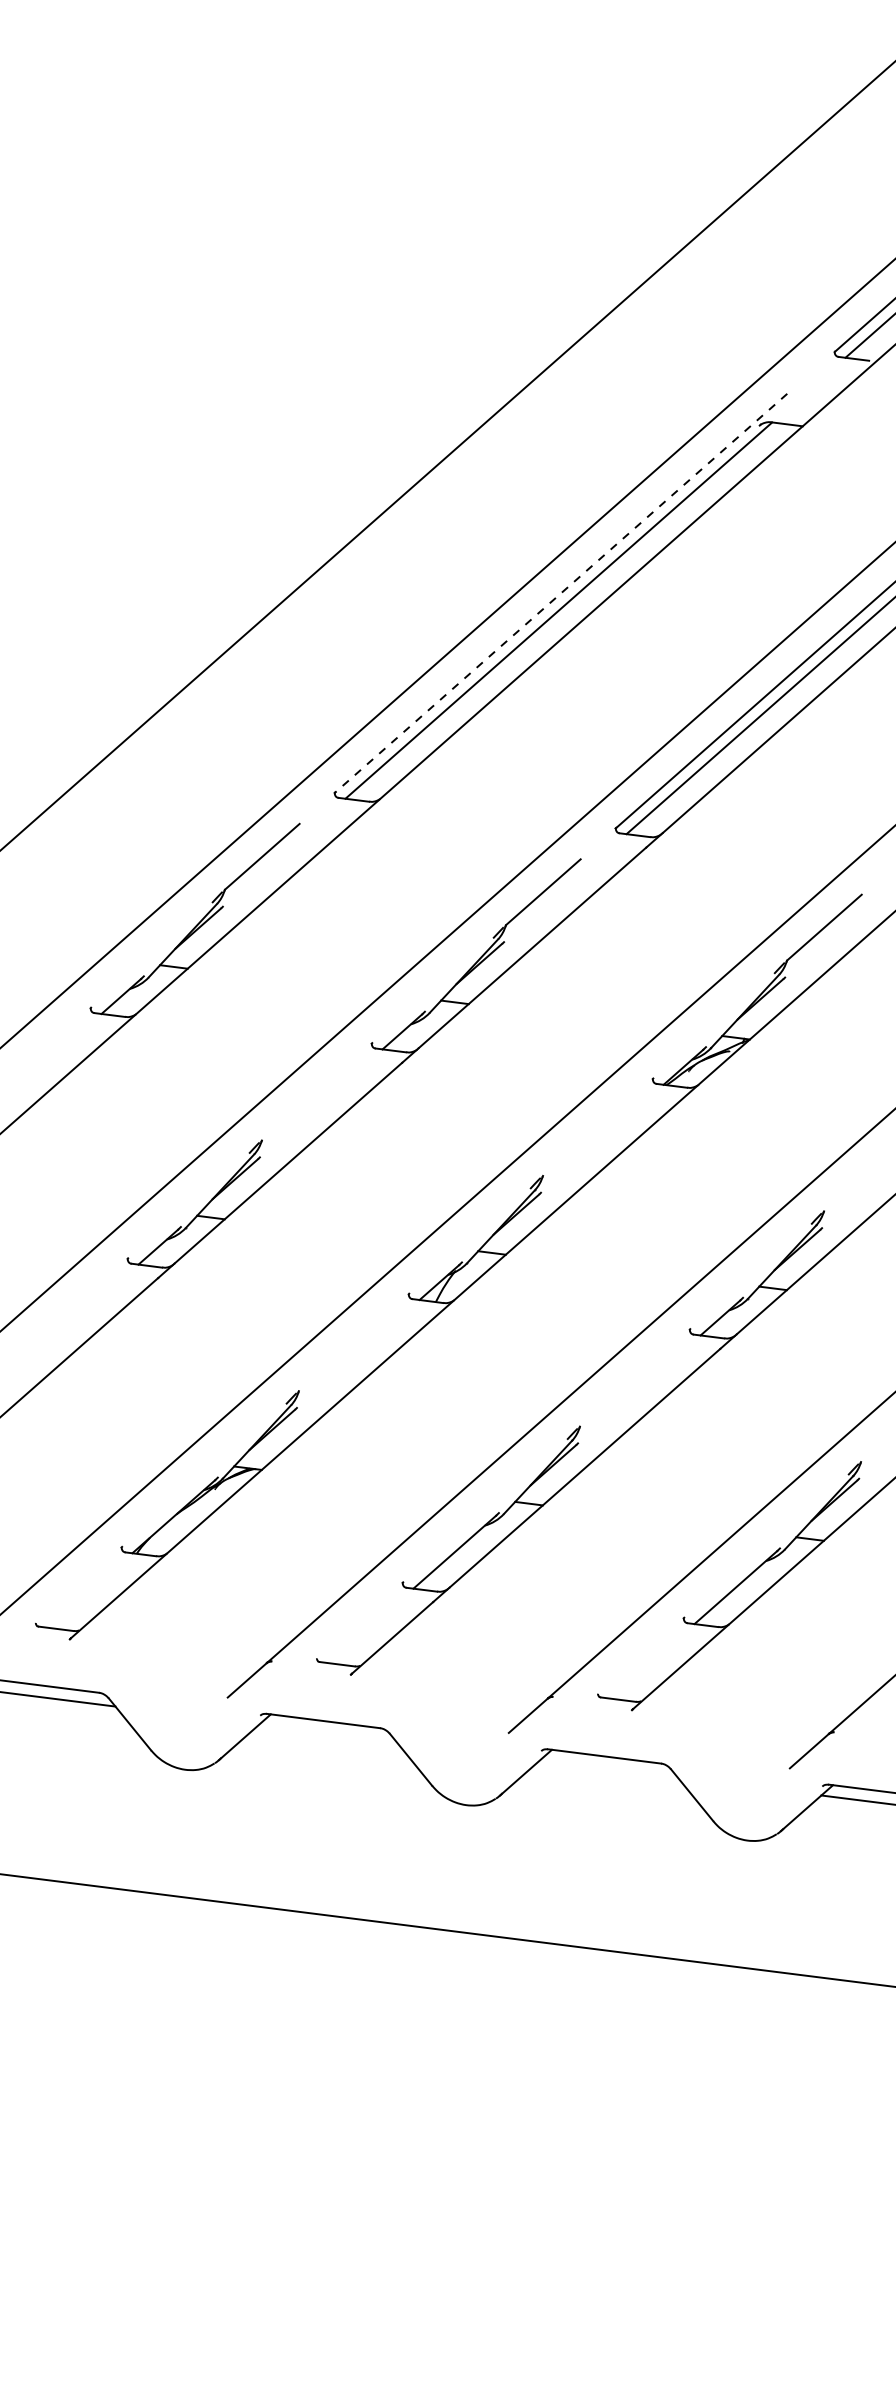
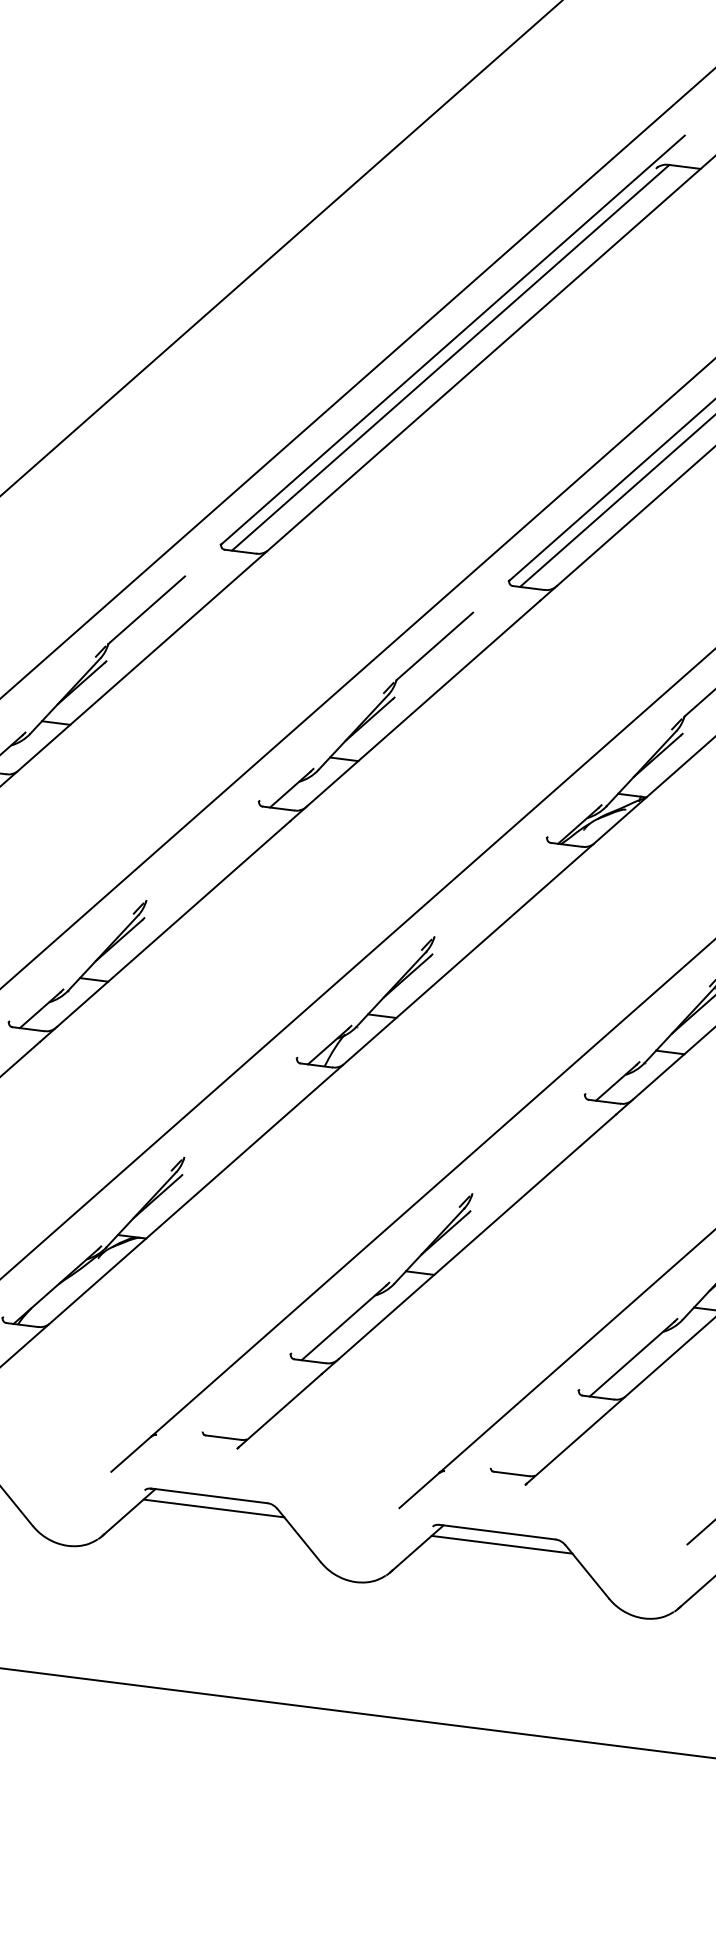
line: (560, 593) -> (452, 340), dashed -> solid
line: (327, 1732) -> (213, 1507), added
line: (608, 1768) -> (501, 1544), added

